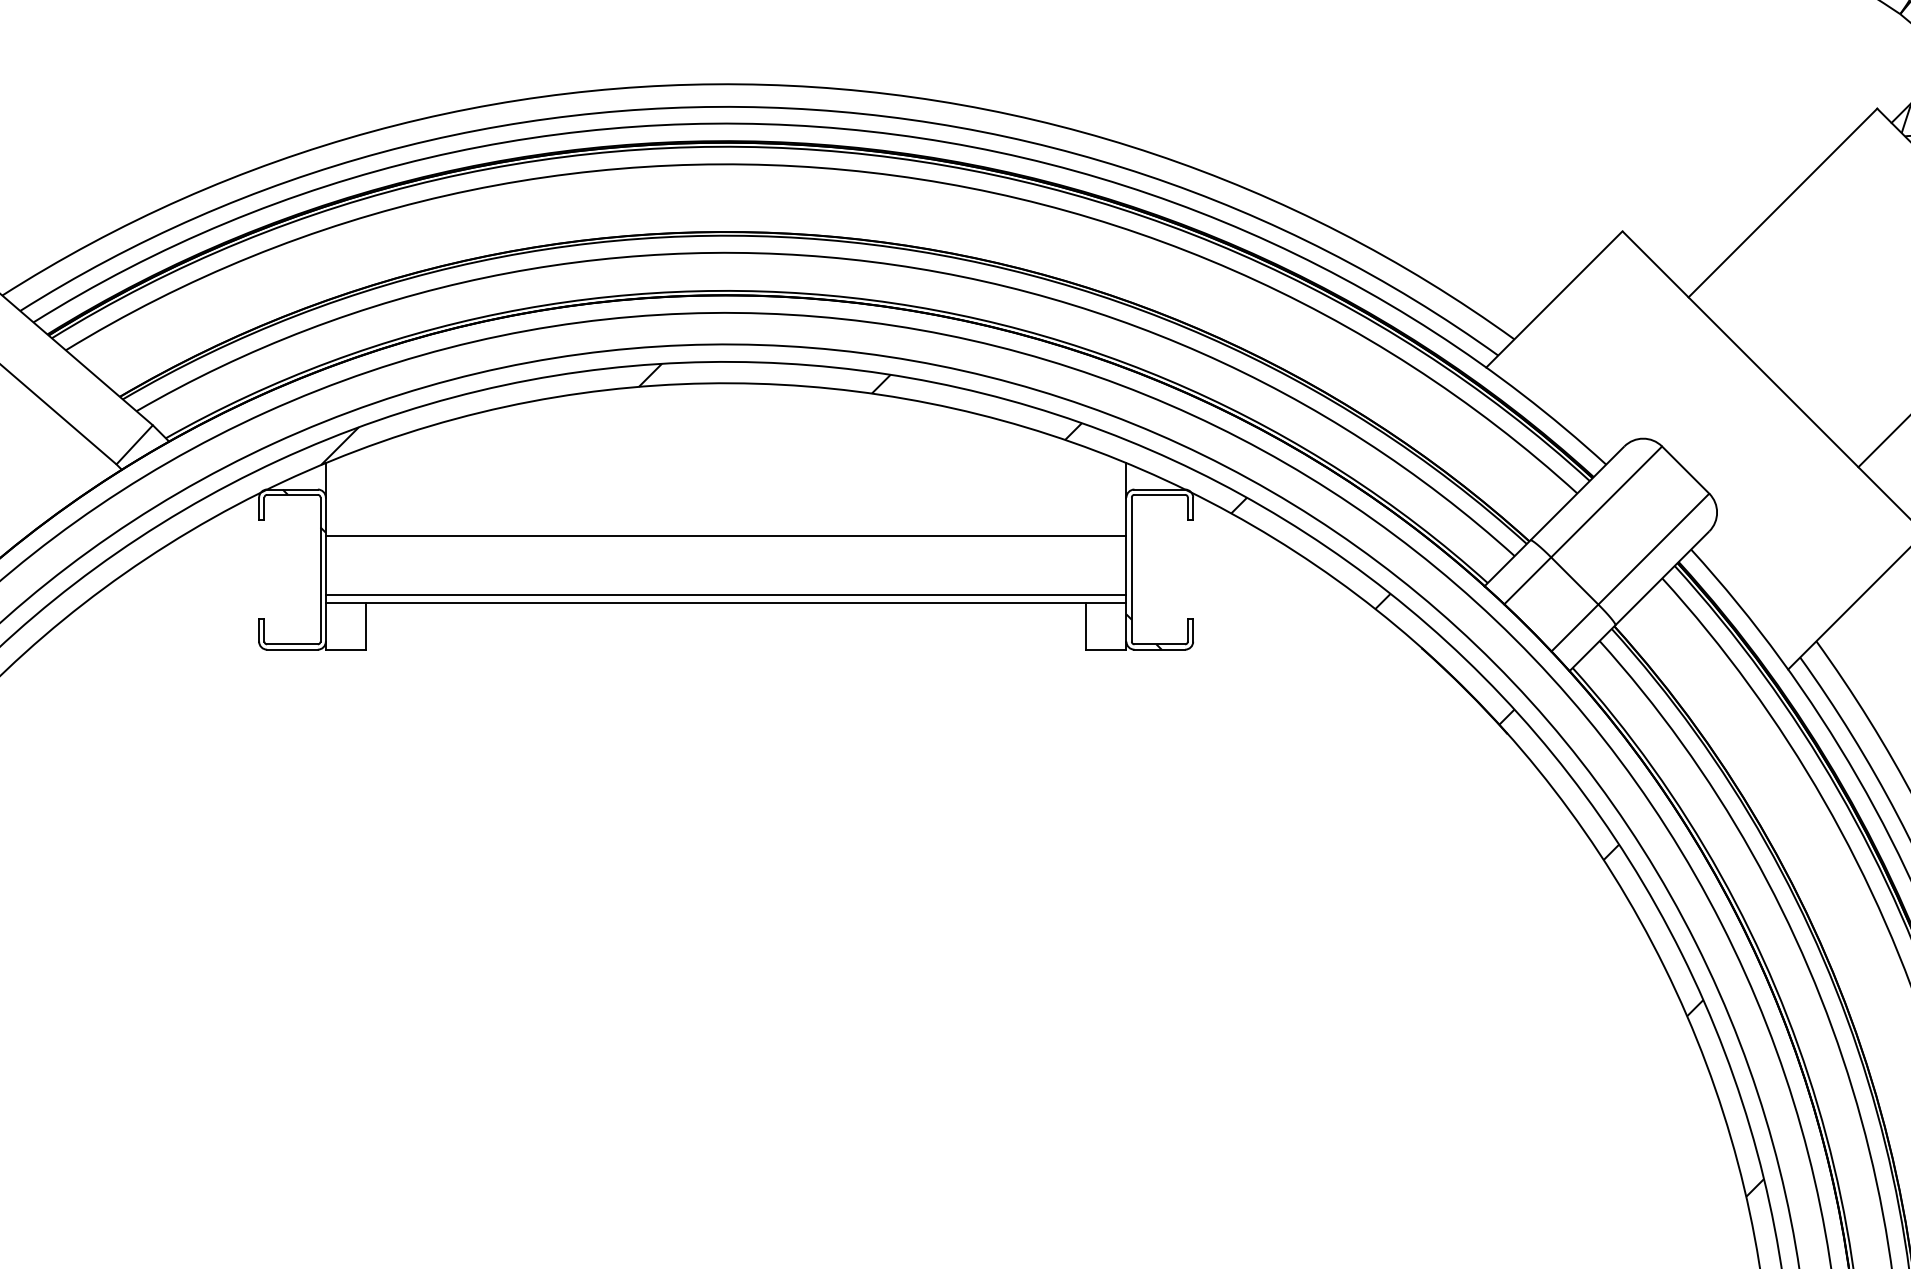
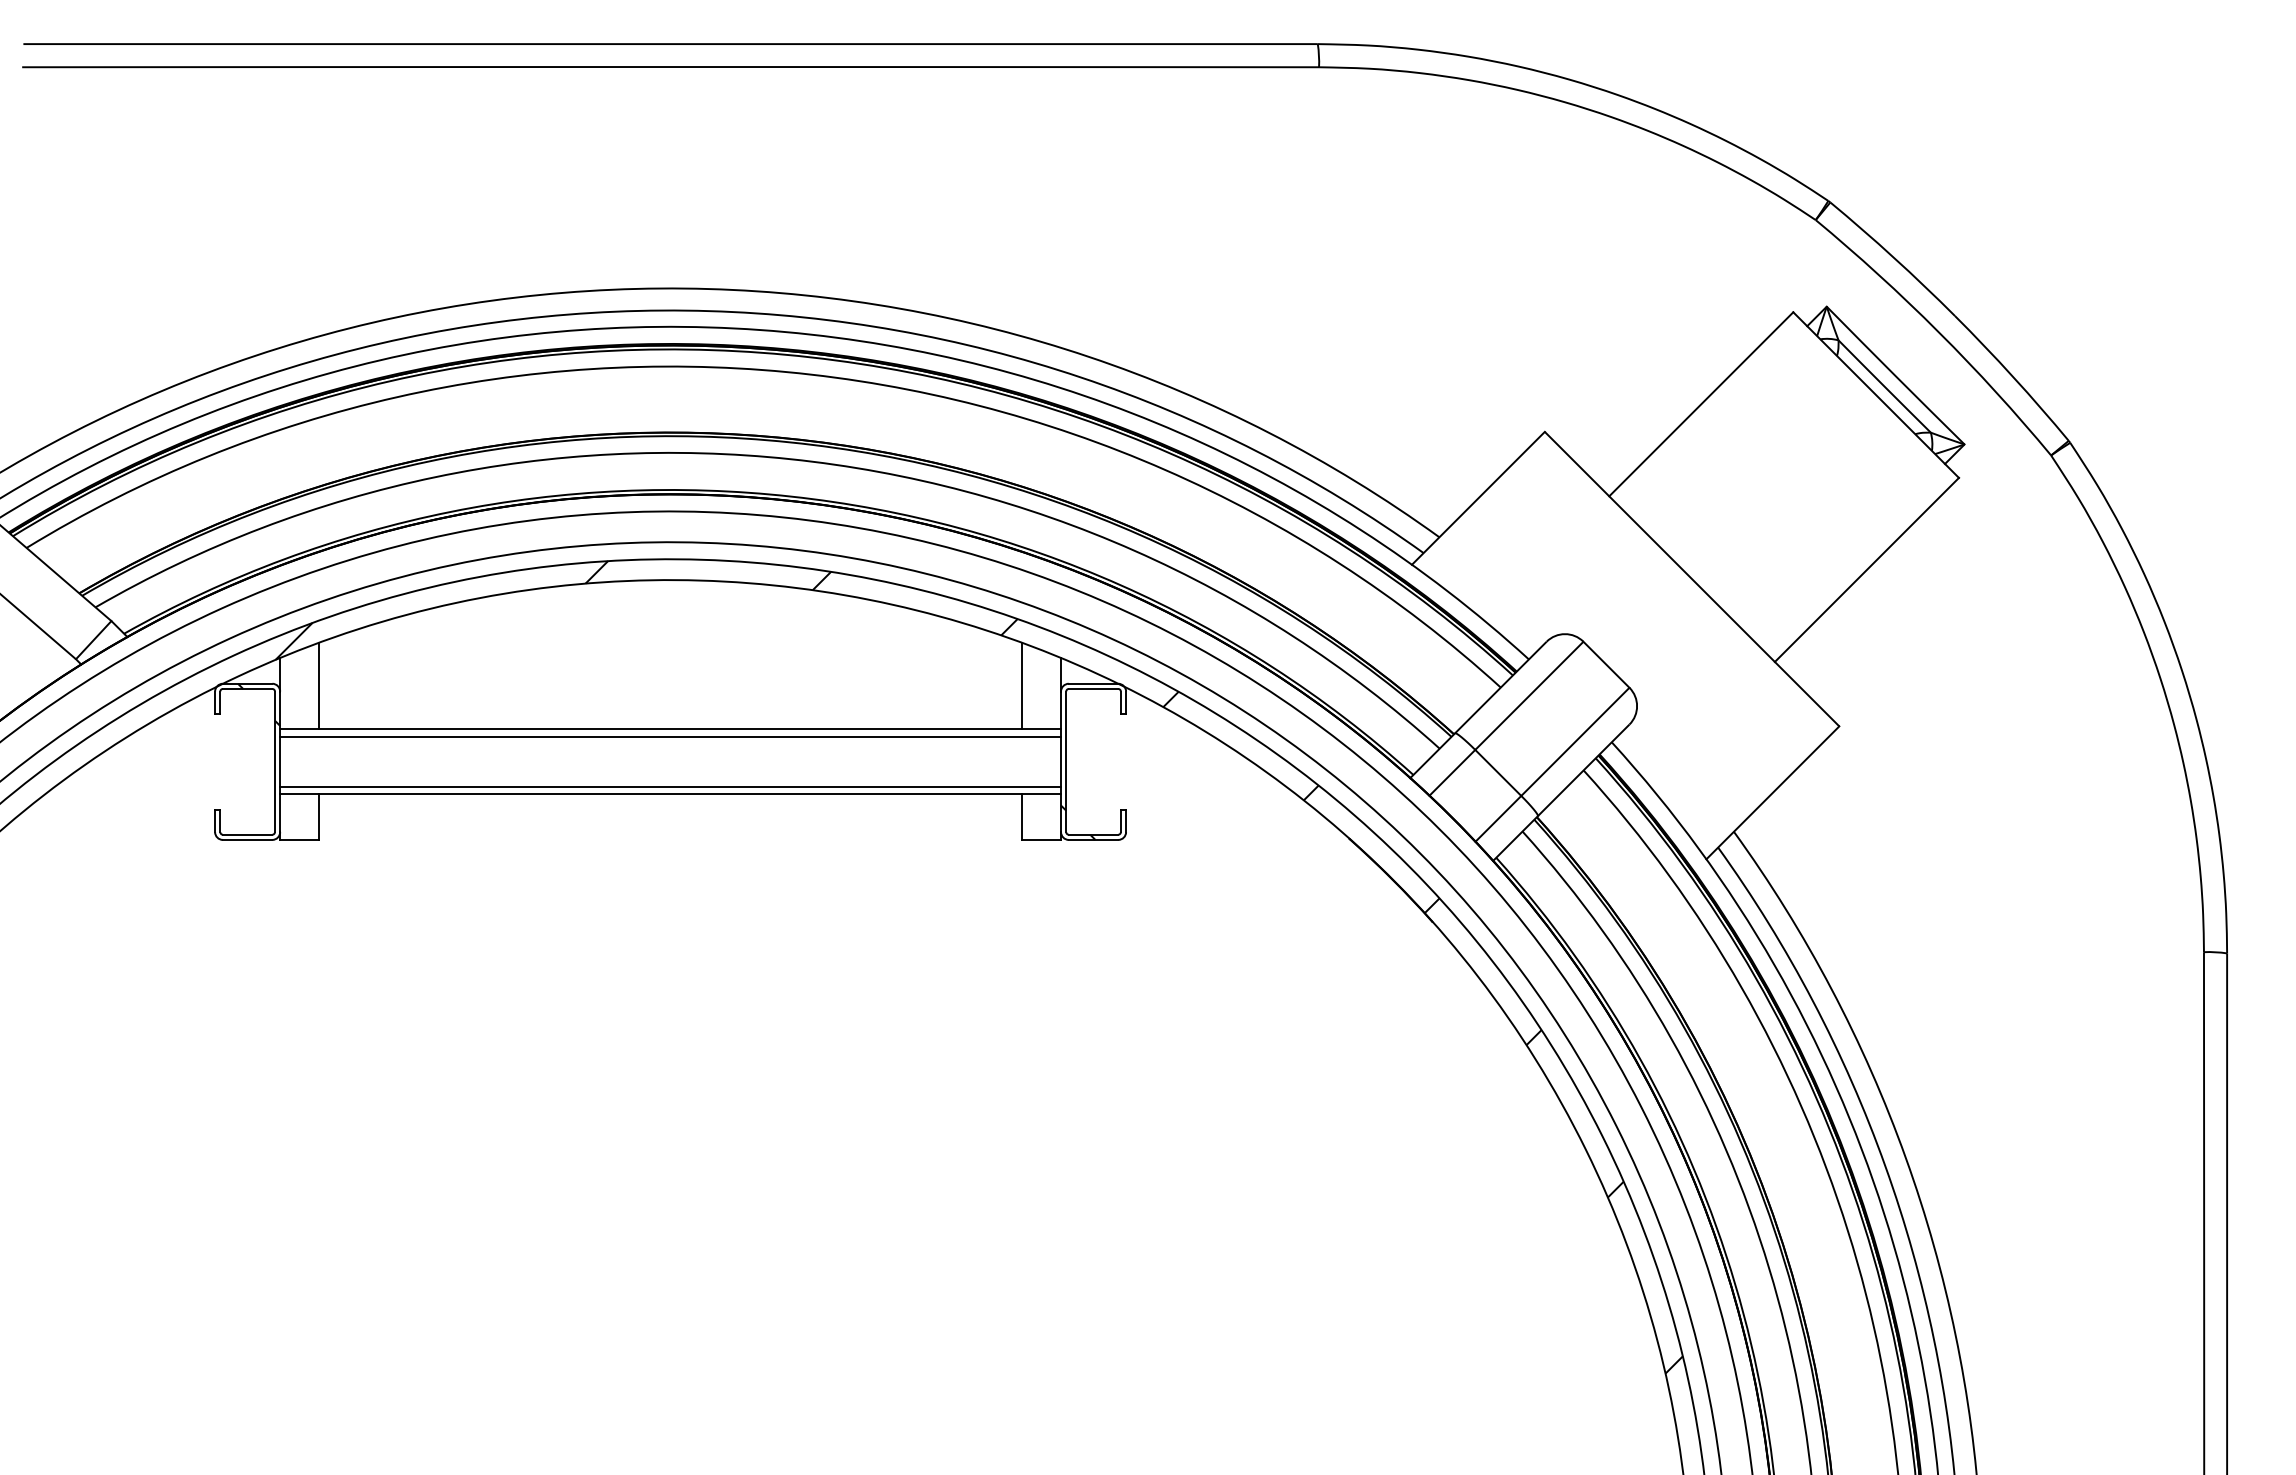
line: (366, 491) -> (319, 685), added
line: (1085, 491) -> (1021, 685), added
line: (726, 544) -> (670, 737), added

